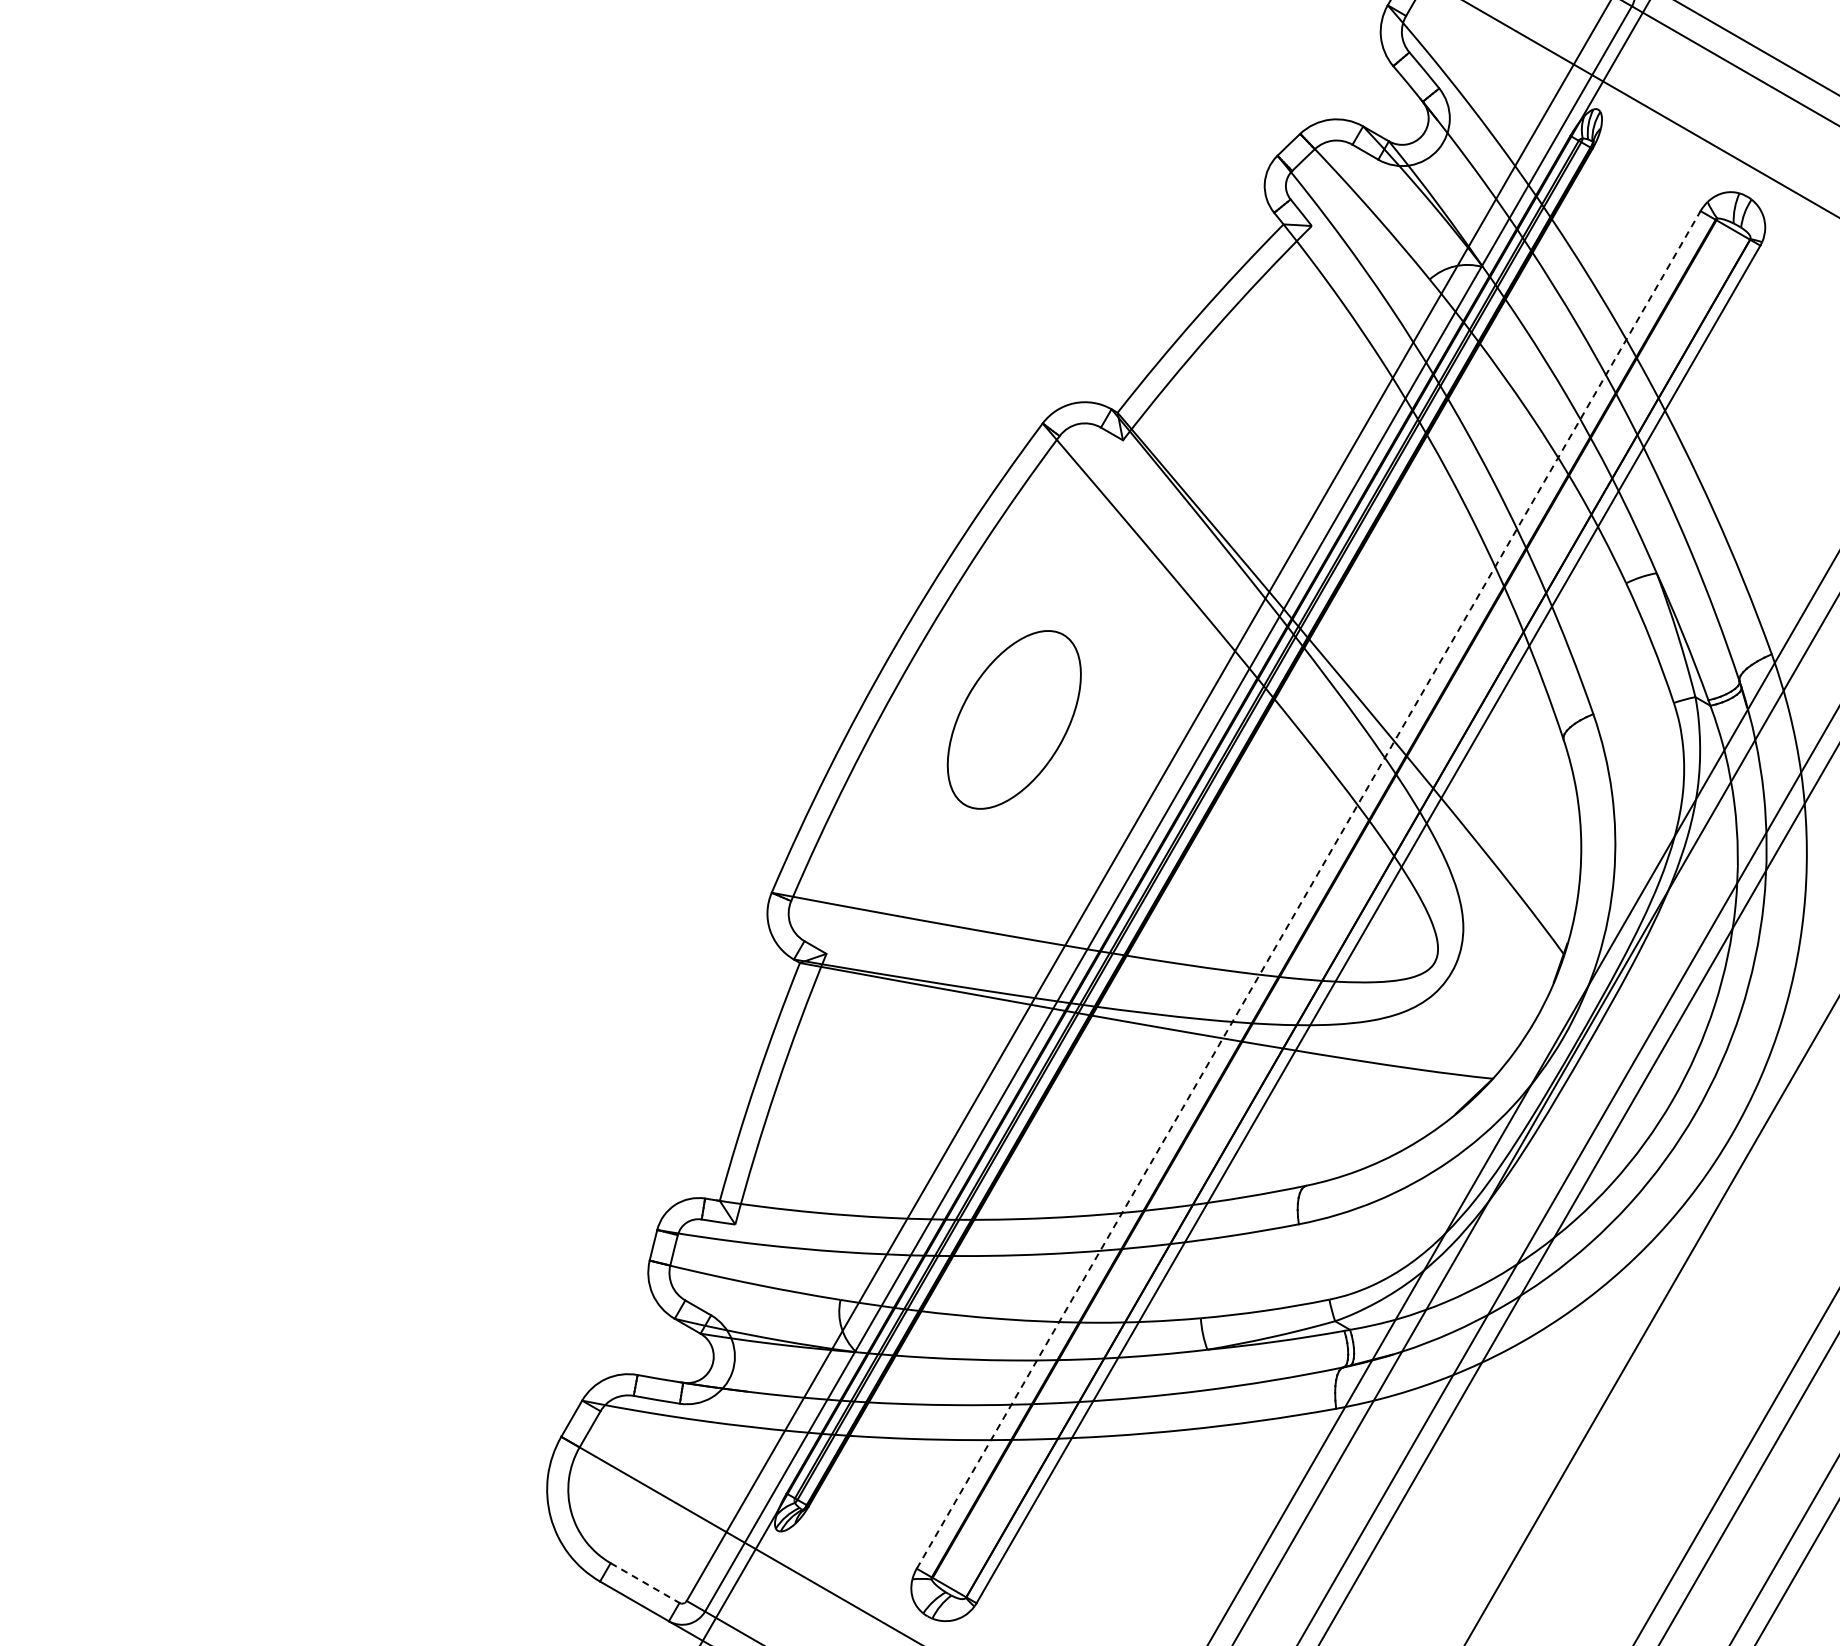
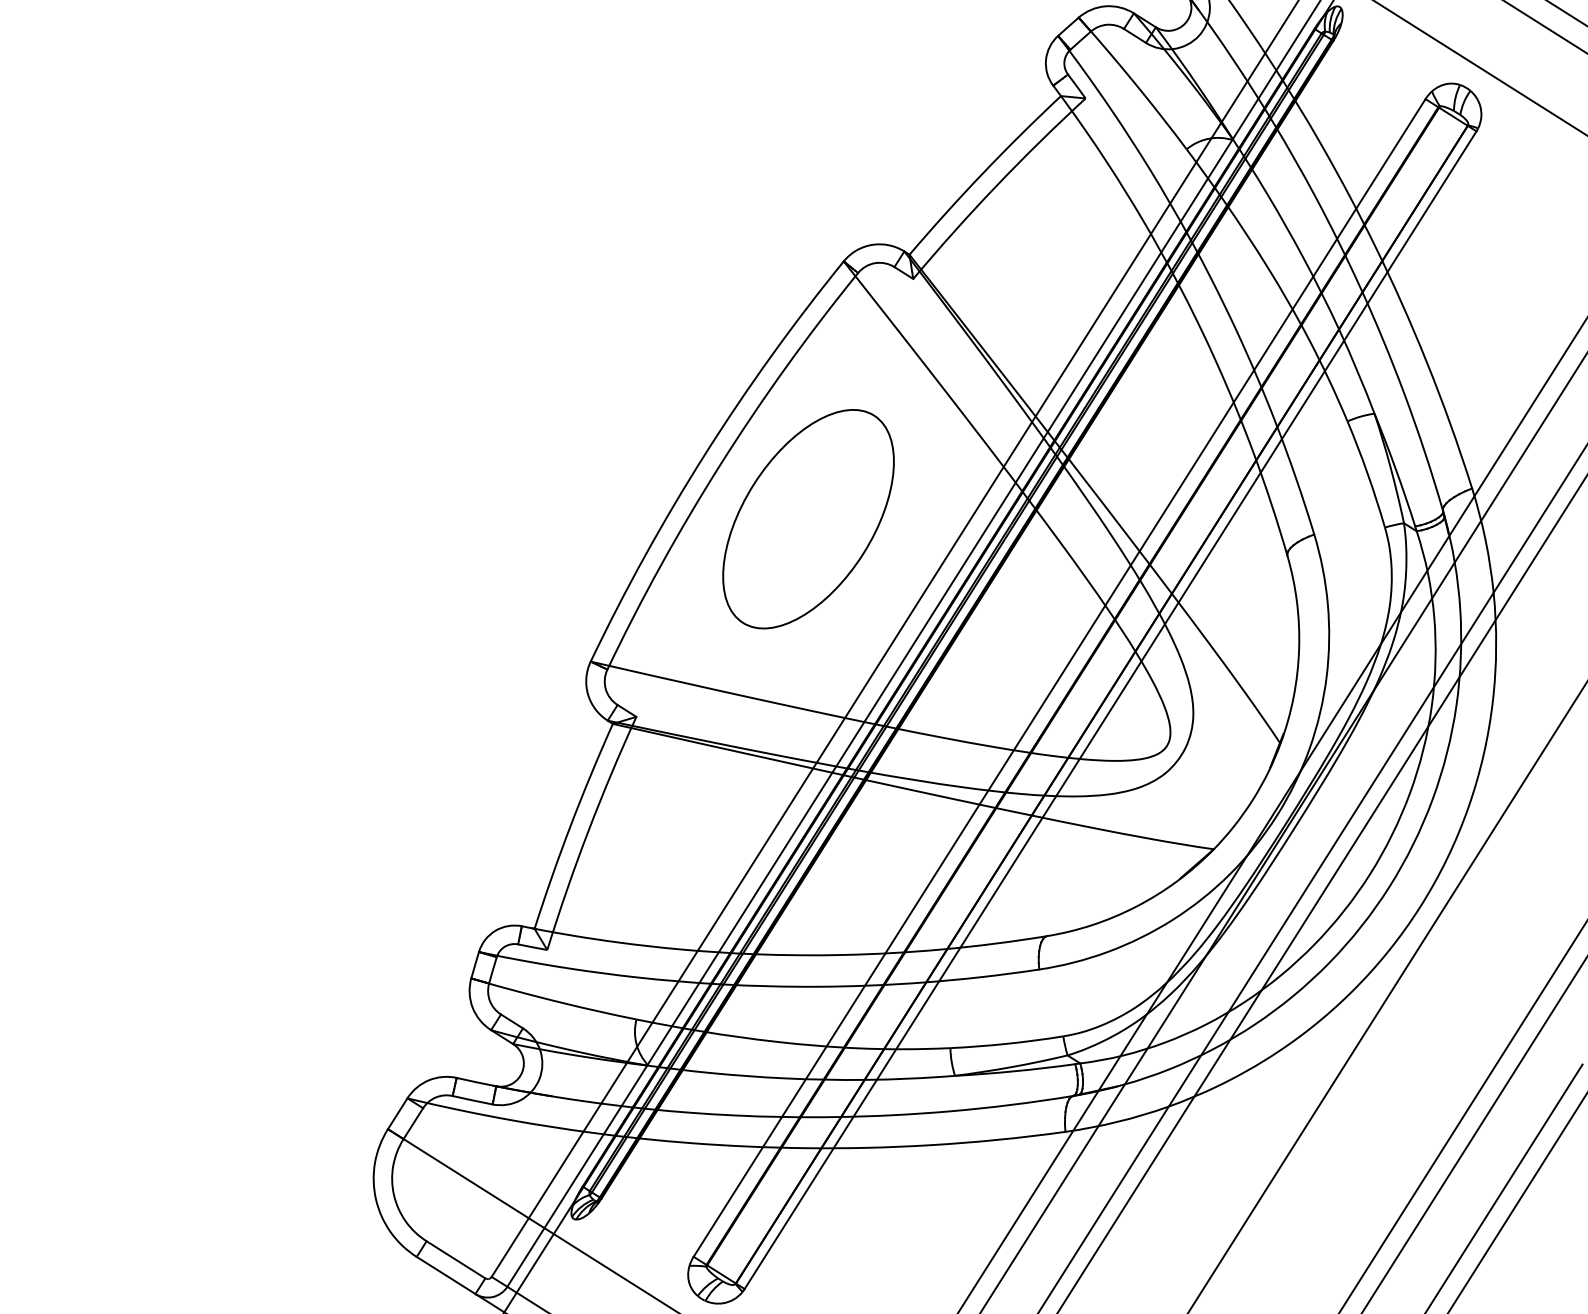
part: (1014, 719) -> (808, 518), size x1.43
line: (1308, 889) -> (1059, 677), dashed -> solid
line: (645, 1583) -> (456, 1260), dashed -> solid

